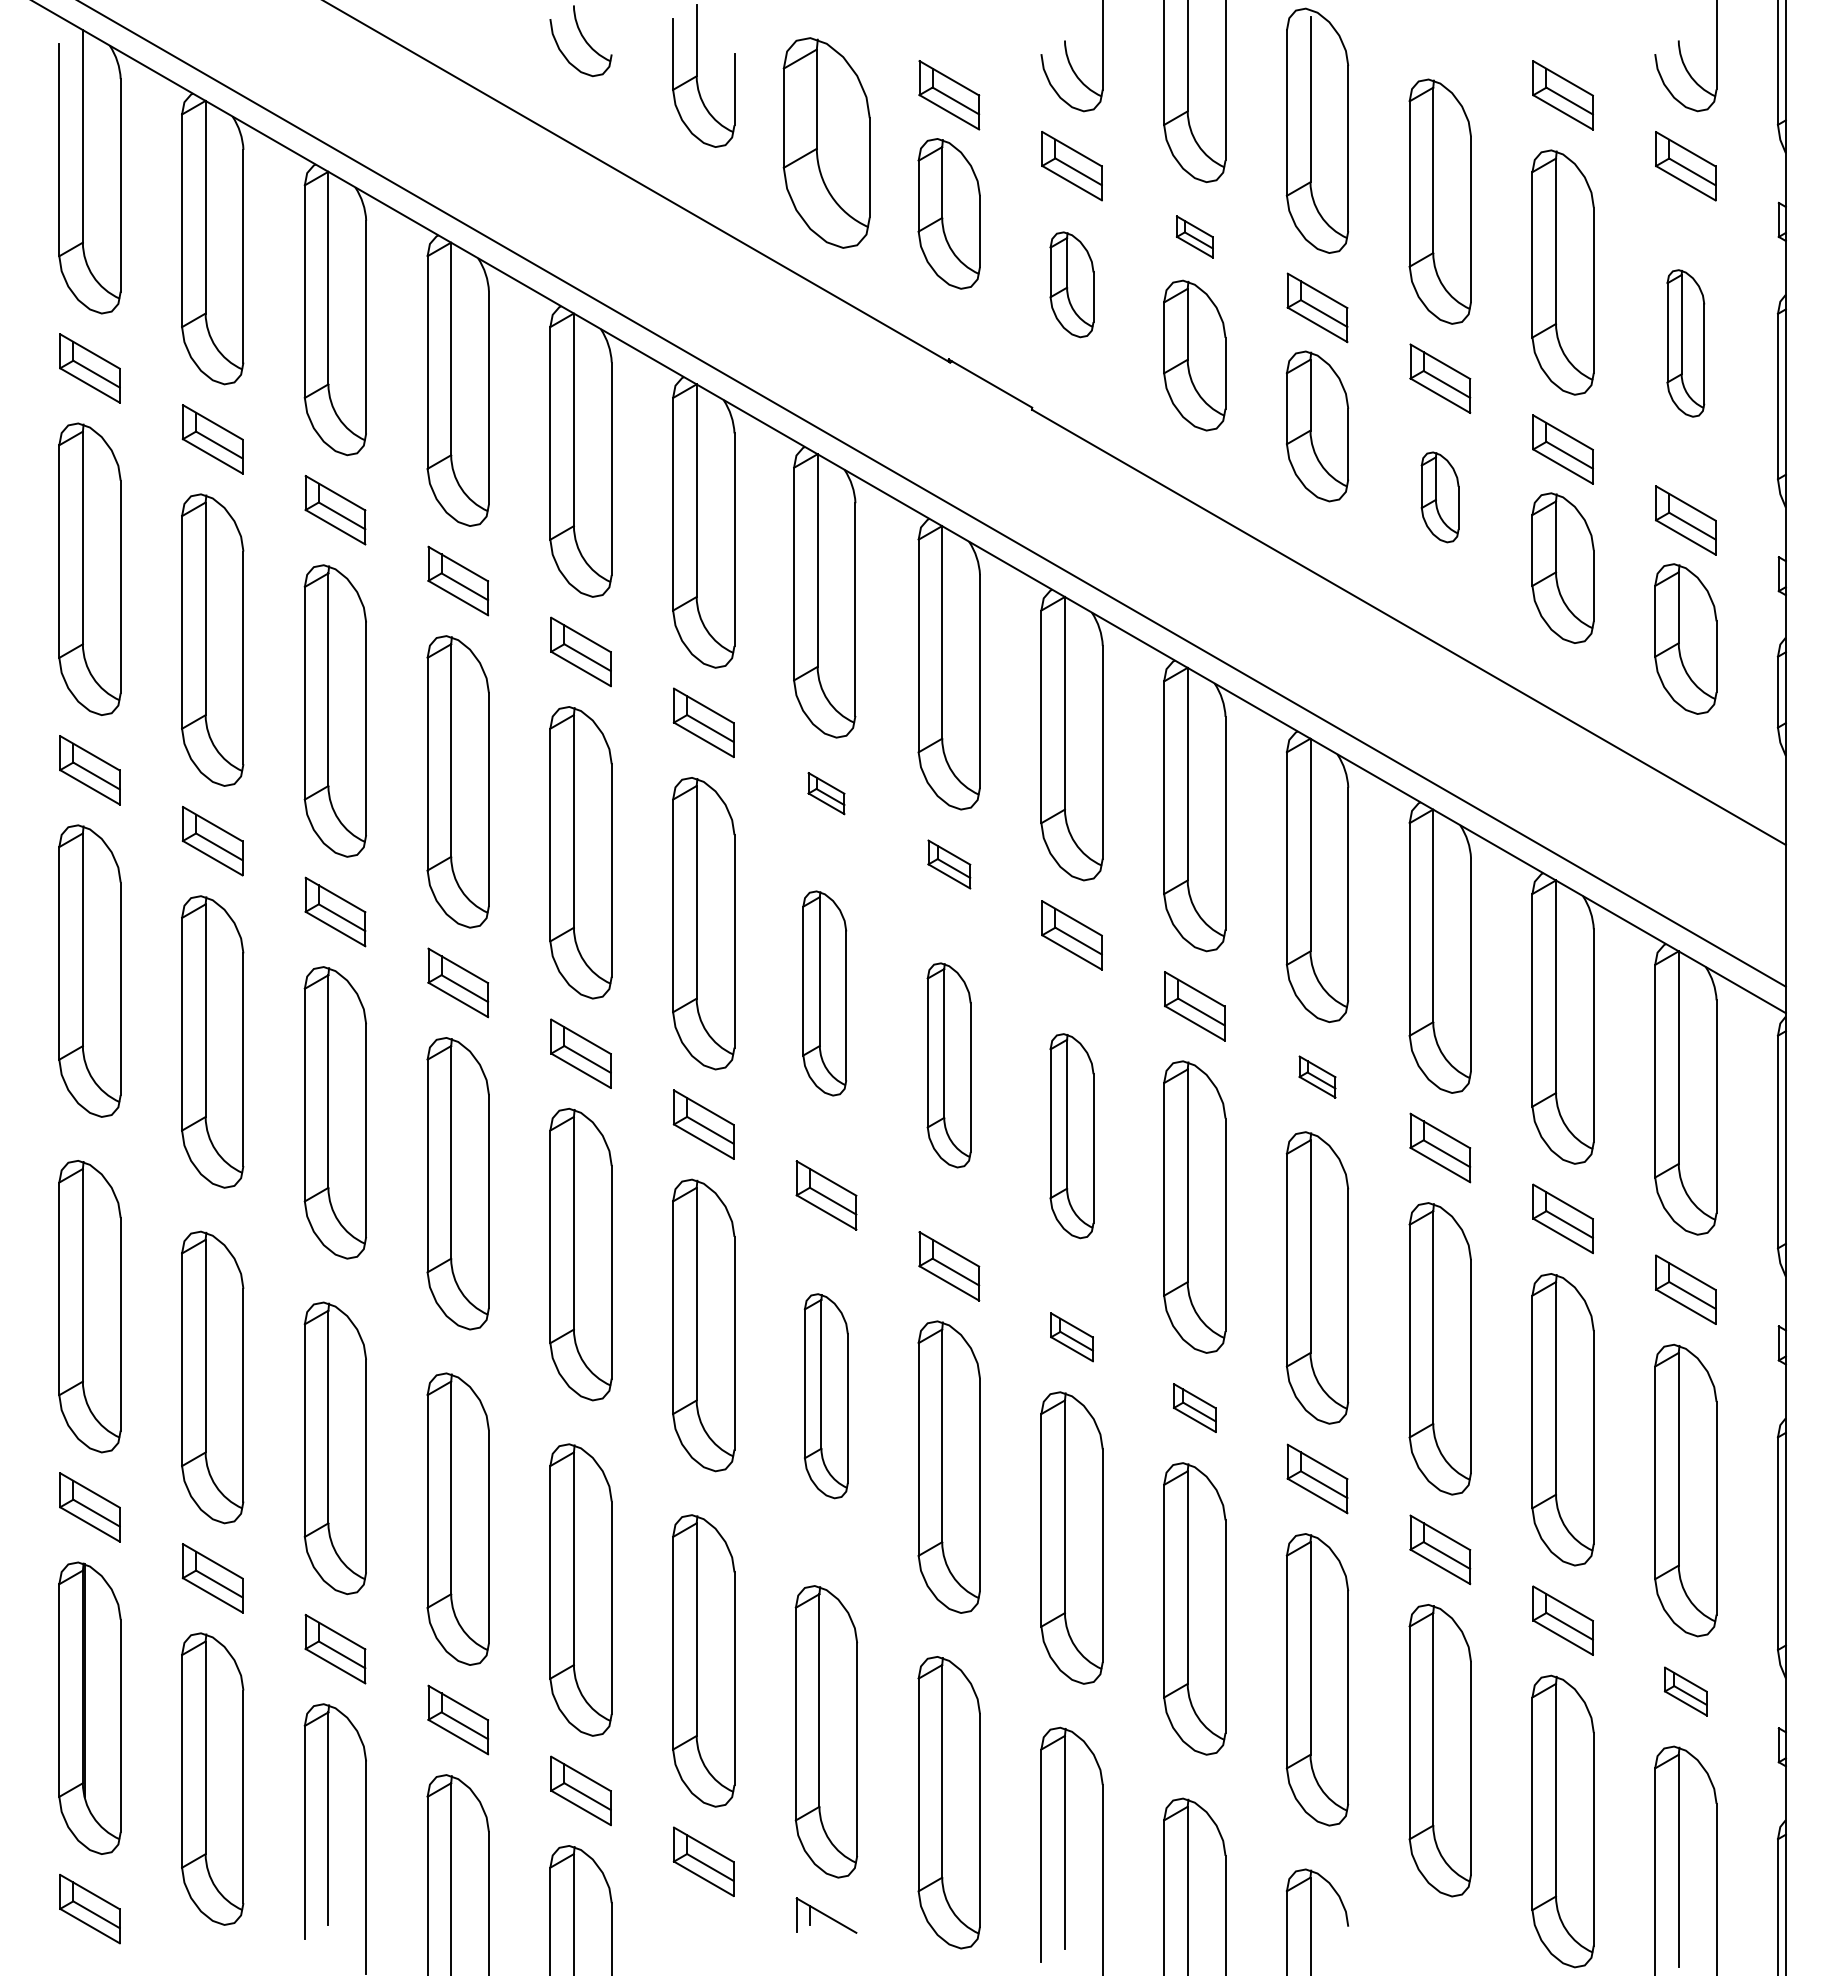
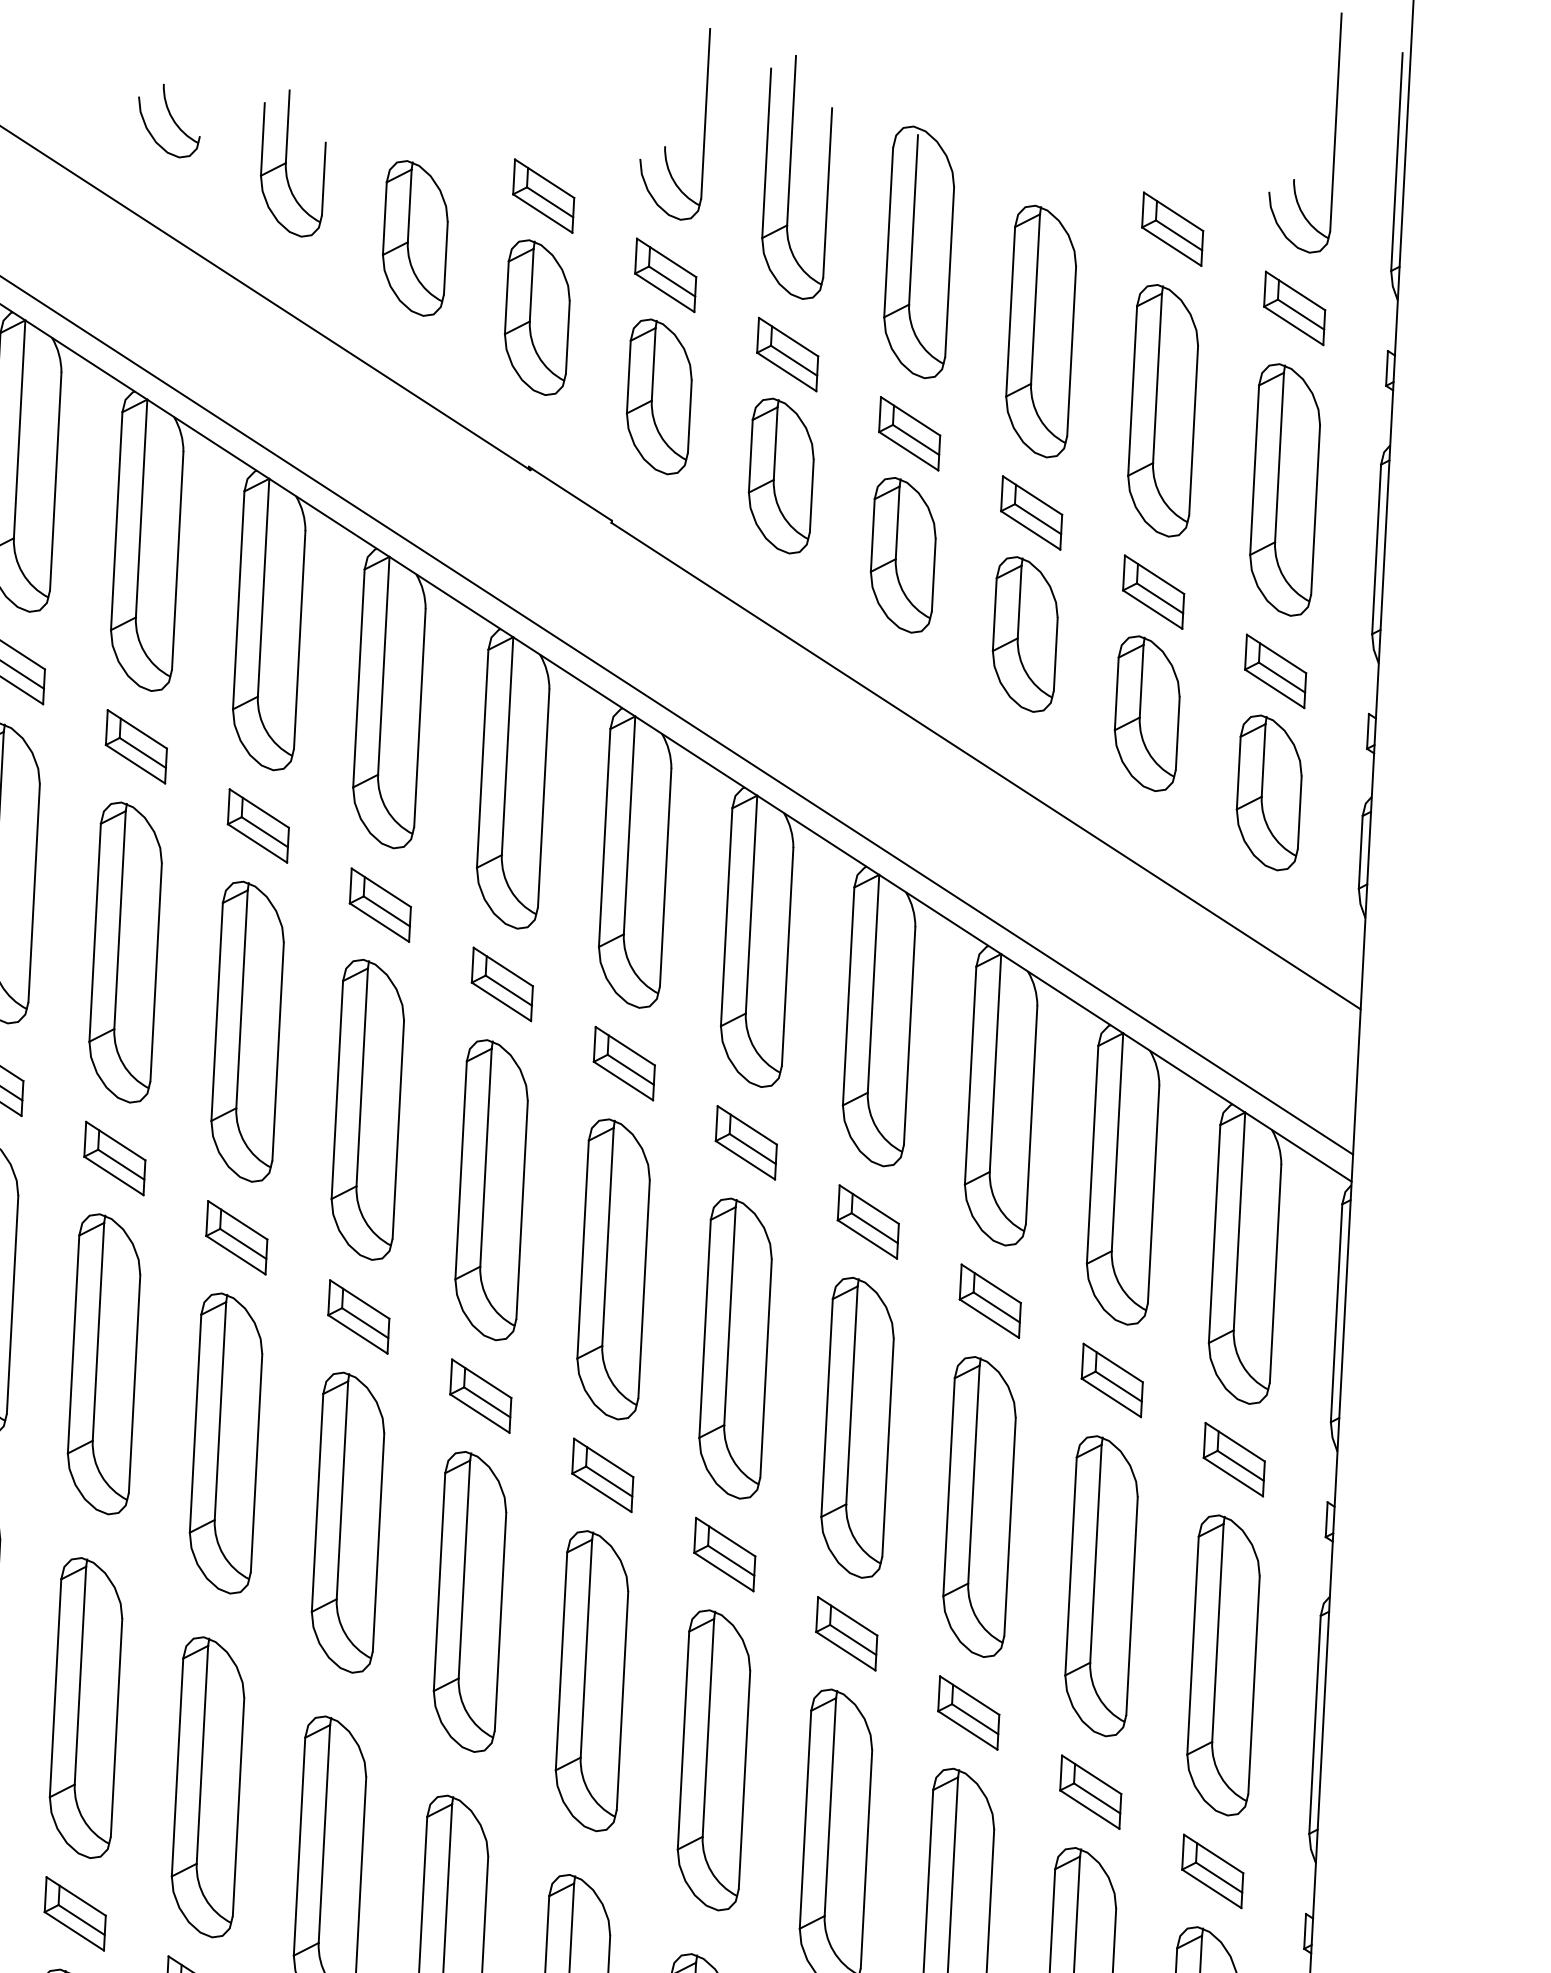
part: (825, 142) -> (414, 237), size x0.71
part: (1194, 236) -> (787, 354), size x1.67
part: (1071, 284) -> (658, 396), size x1.43
part: (1685, 343) -> (1284, 490), size x1.67
part: (1439, 497) -> (1024, 634), size x1.67
part: (826, 793) -> (380, 905), size x1.67
part: (949, 864) -> (502, 984), size x1.43
part: (824, 993) -> (367, 1109), size x1.43
part: (948, 1065) -> (490, 1190), size x1.43
part: (1317, 1076) -> (868, 1221), size x1.67
part: (1071, 1135) -> (613, 1268), size x1.43
part: (1071, 1337) -> (602, 1475), size x1.43
part: (825, 1395) -> (347, 1521), size x1.43
part: (1194, 1407) -> (724, 1553), size x1.43
part: (1685, 1691) -> (1212, 1871), size x1.43

